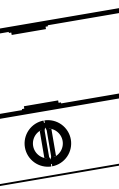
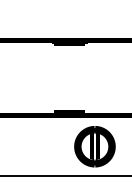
part: (47, 143) -> (94, 146), moved

